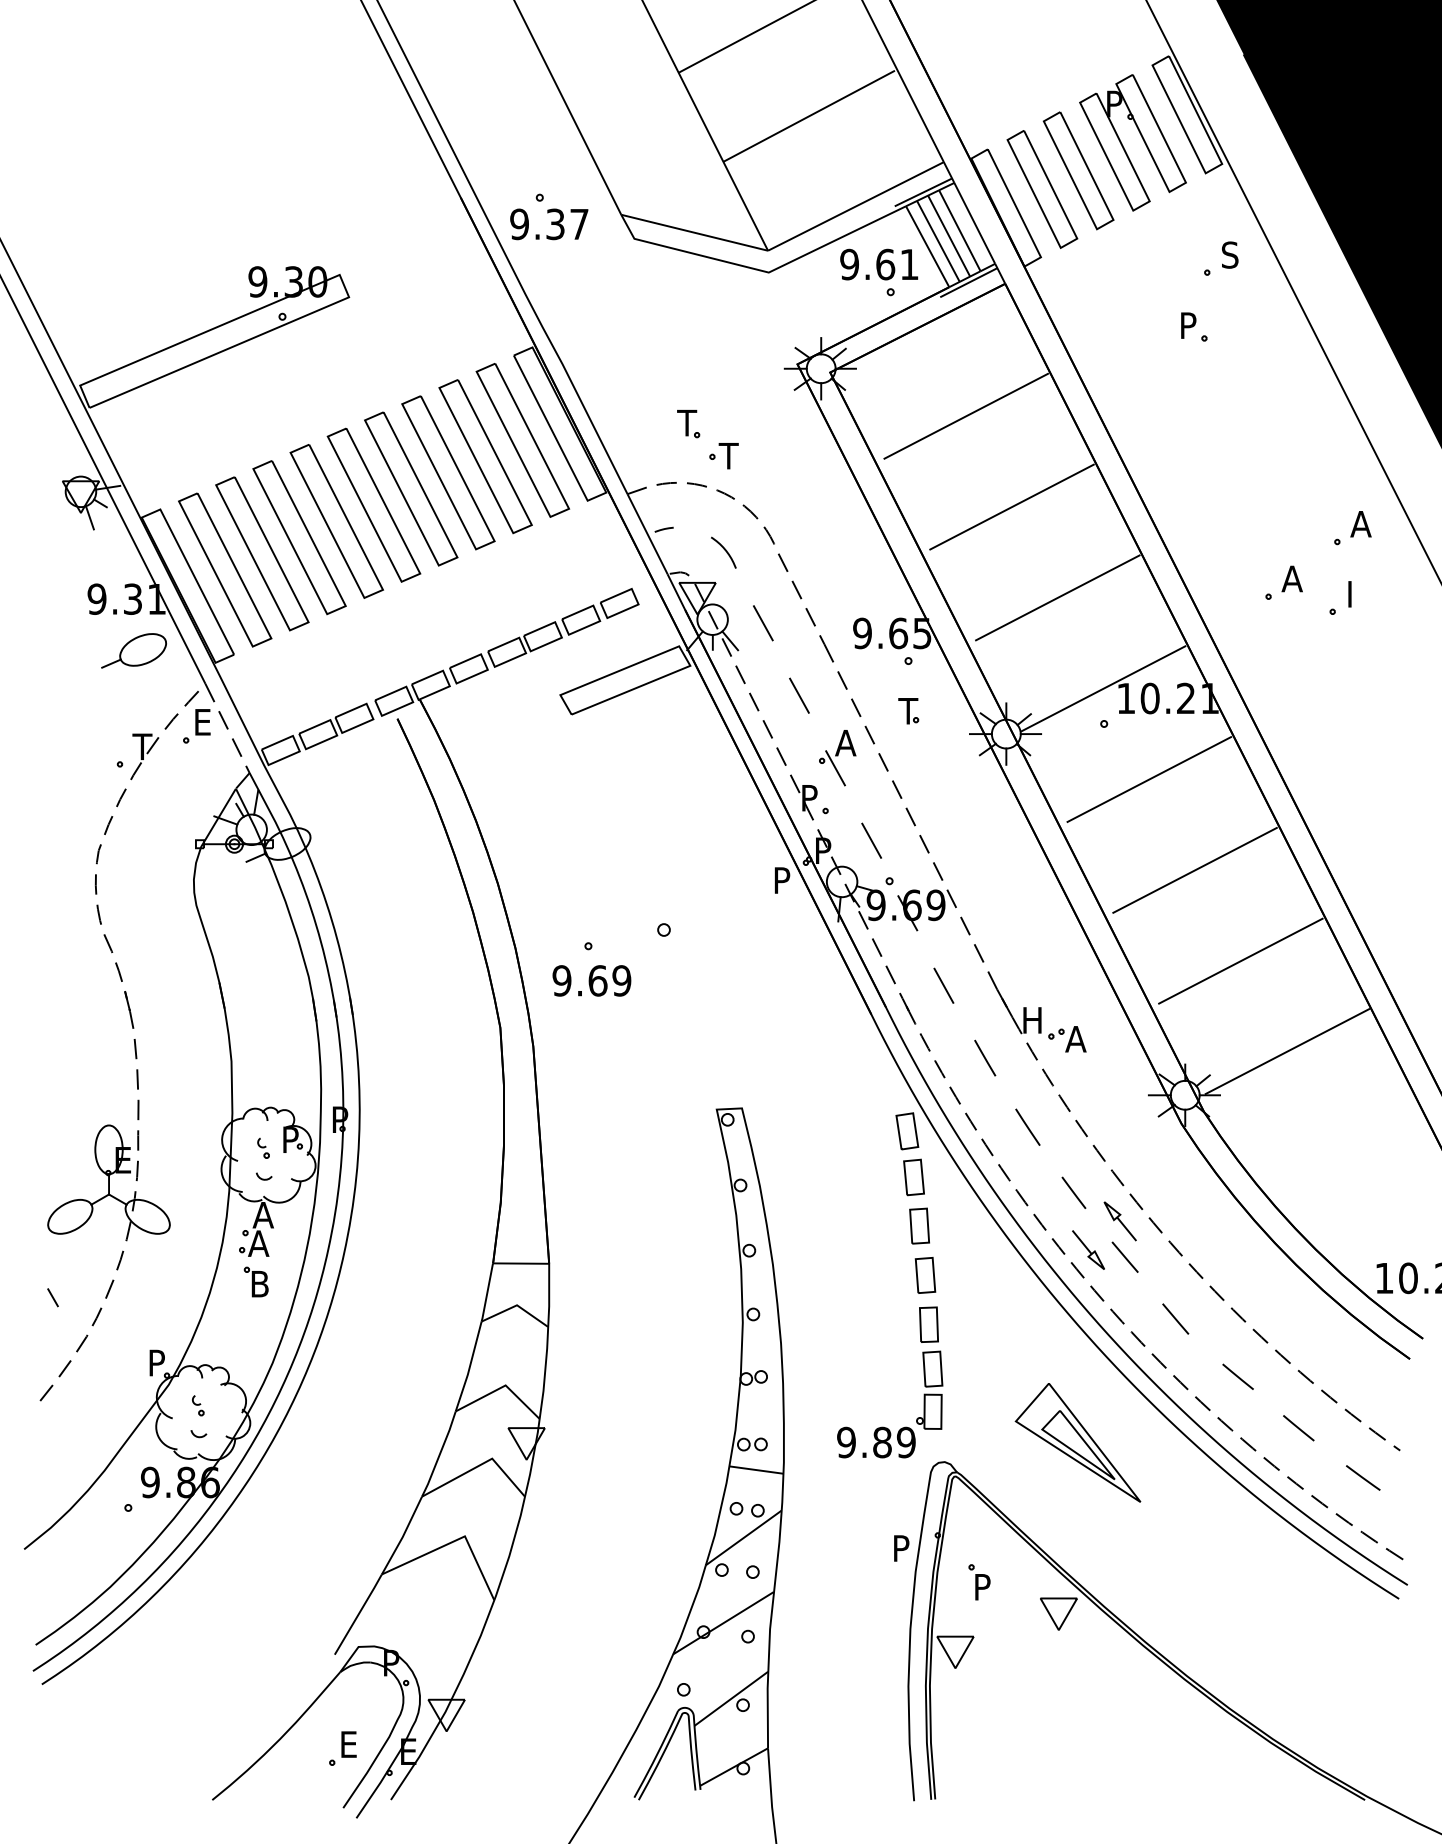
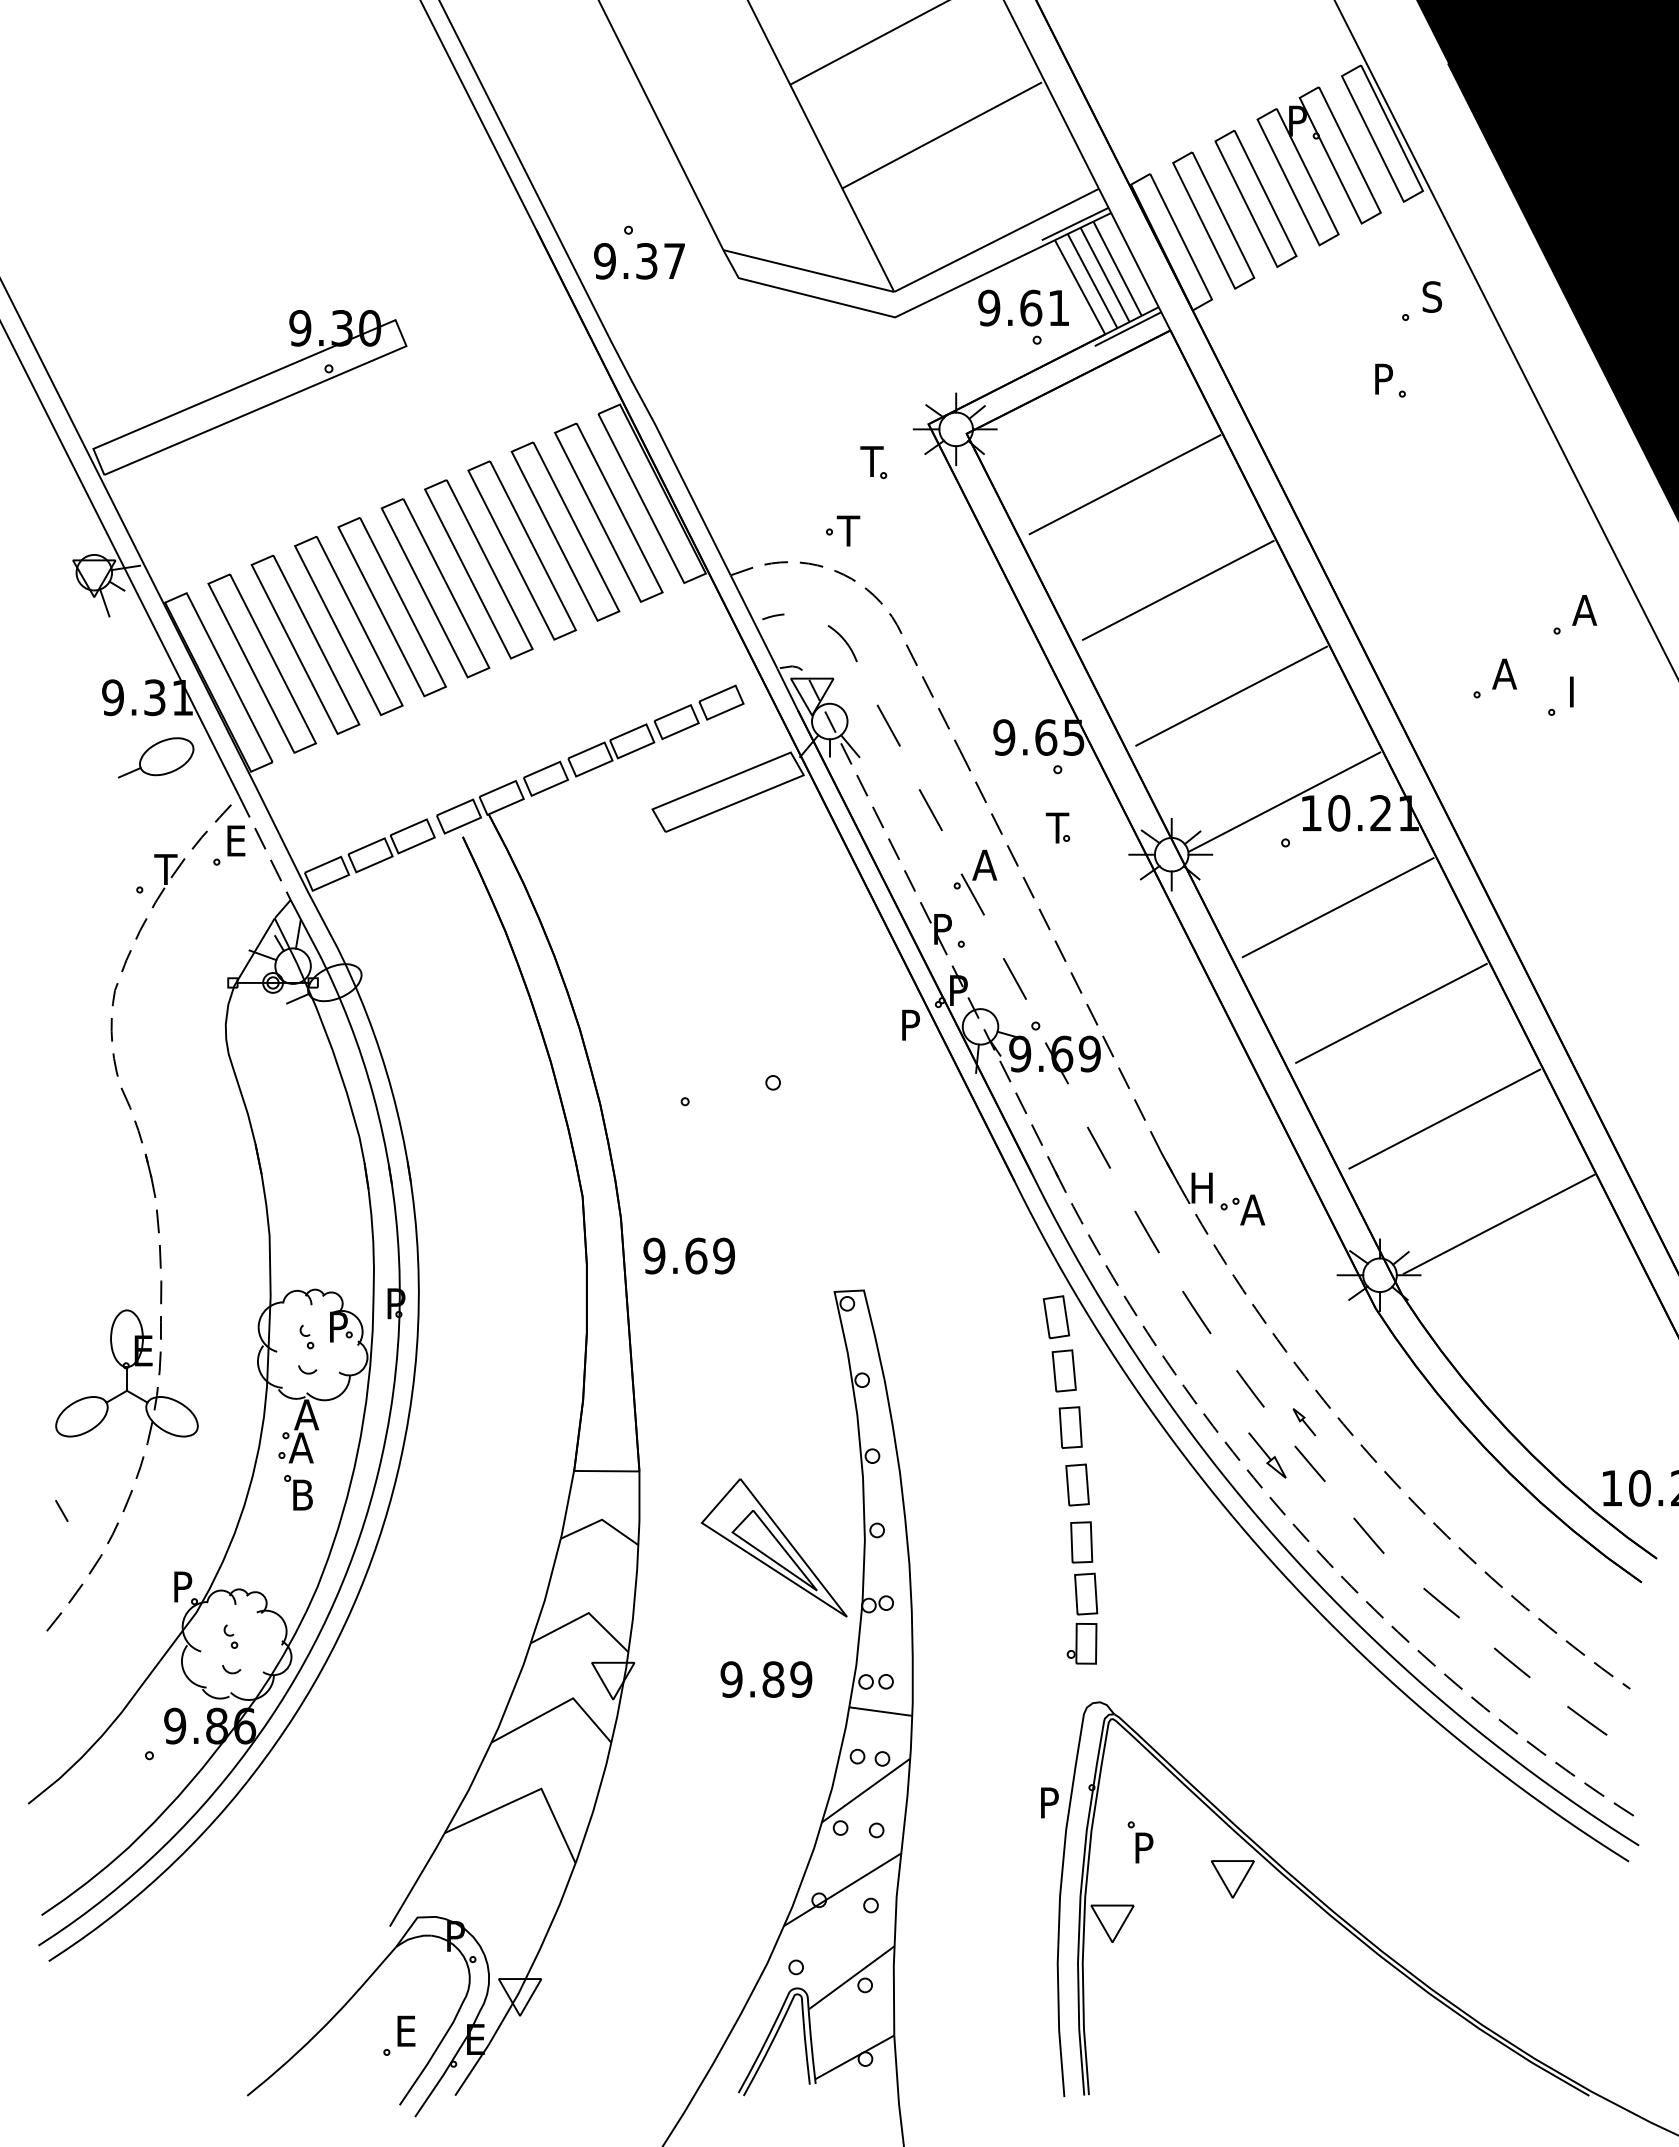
part: (688, 423) -> (873, 462), moved
text: (591, 980) -> (688, 1255), moved
part: (1120, 1221) -> (1304, 1422), size x0.6
text: (876, 1442) -> (766, 1679), moved
part: (1077, 1442) -> (773, 1547), moved

